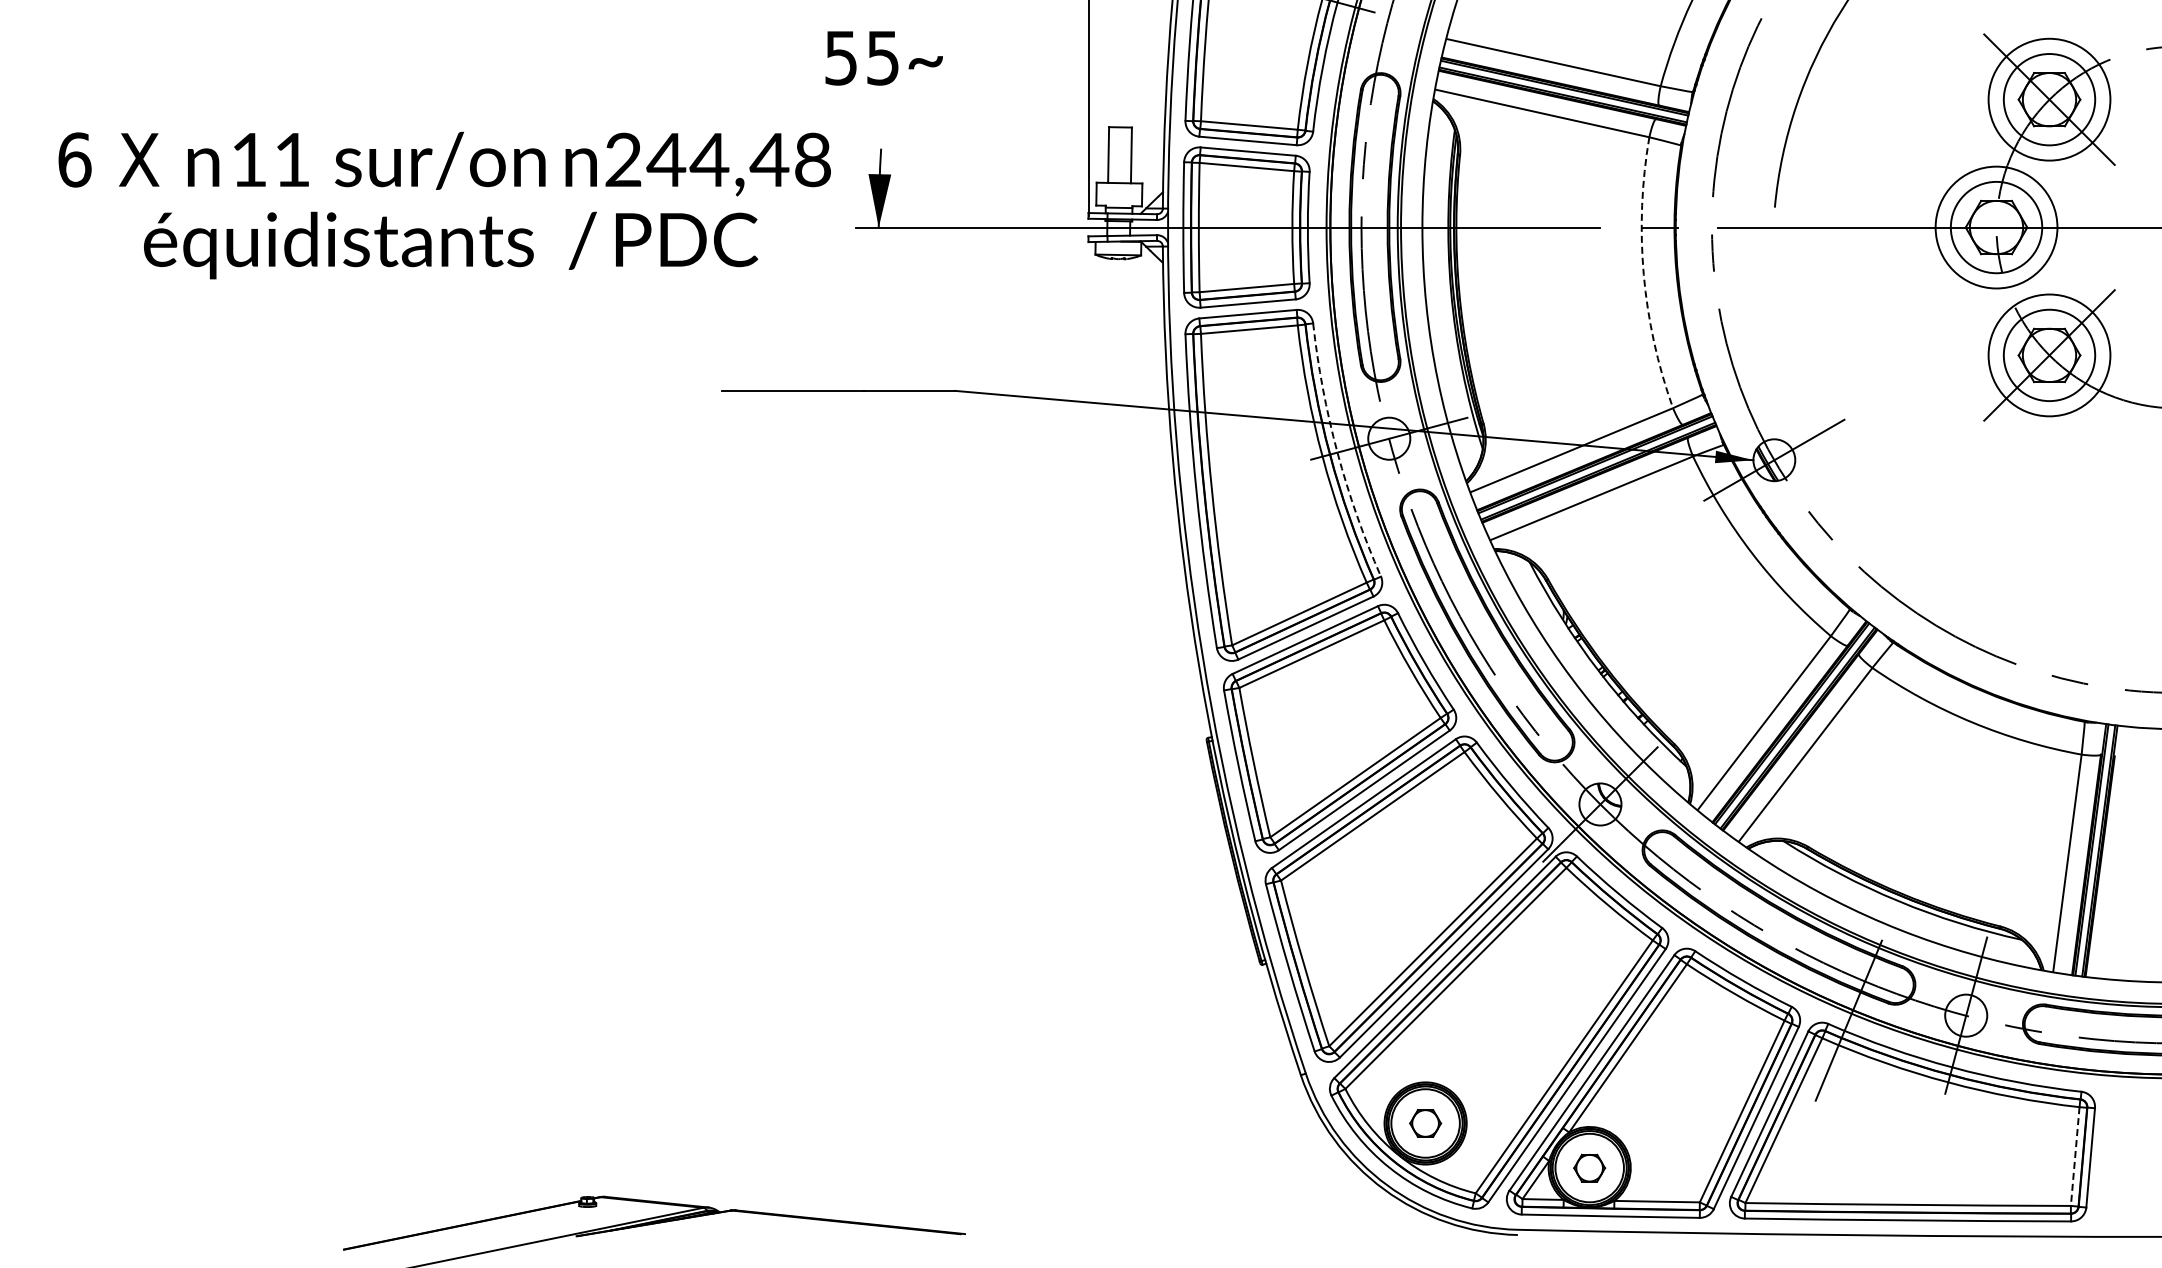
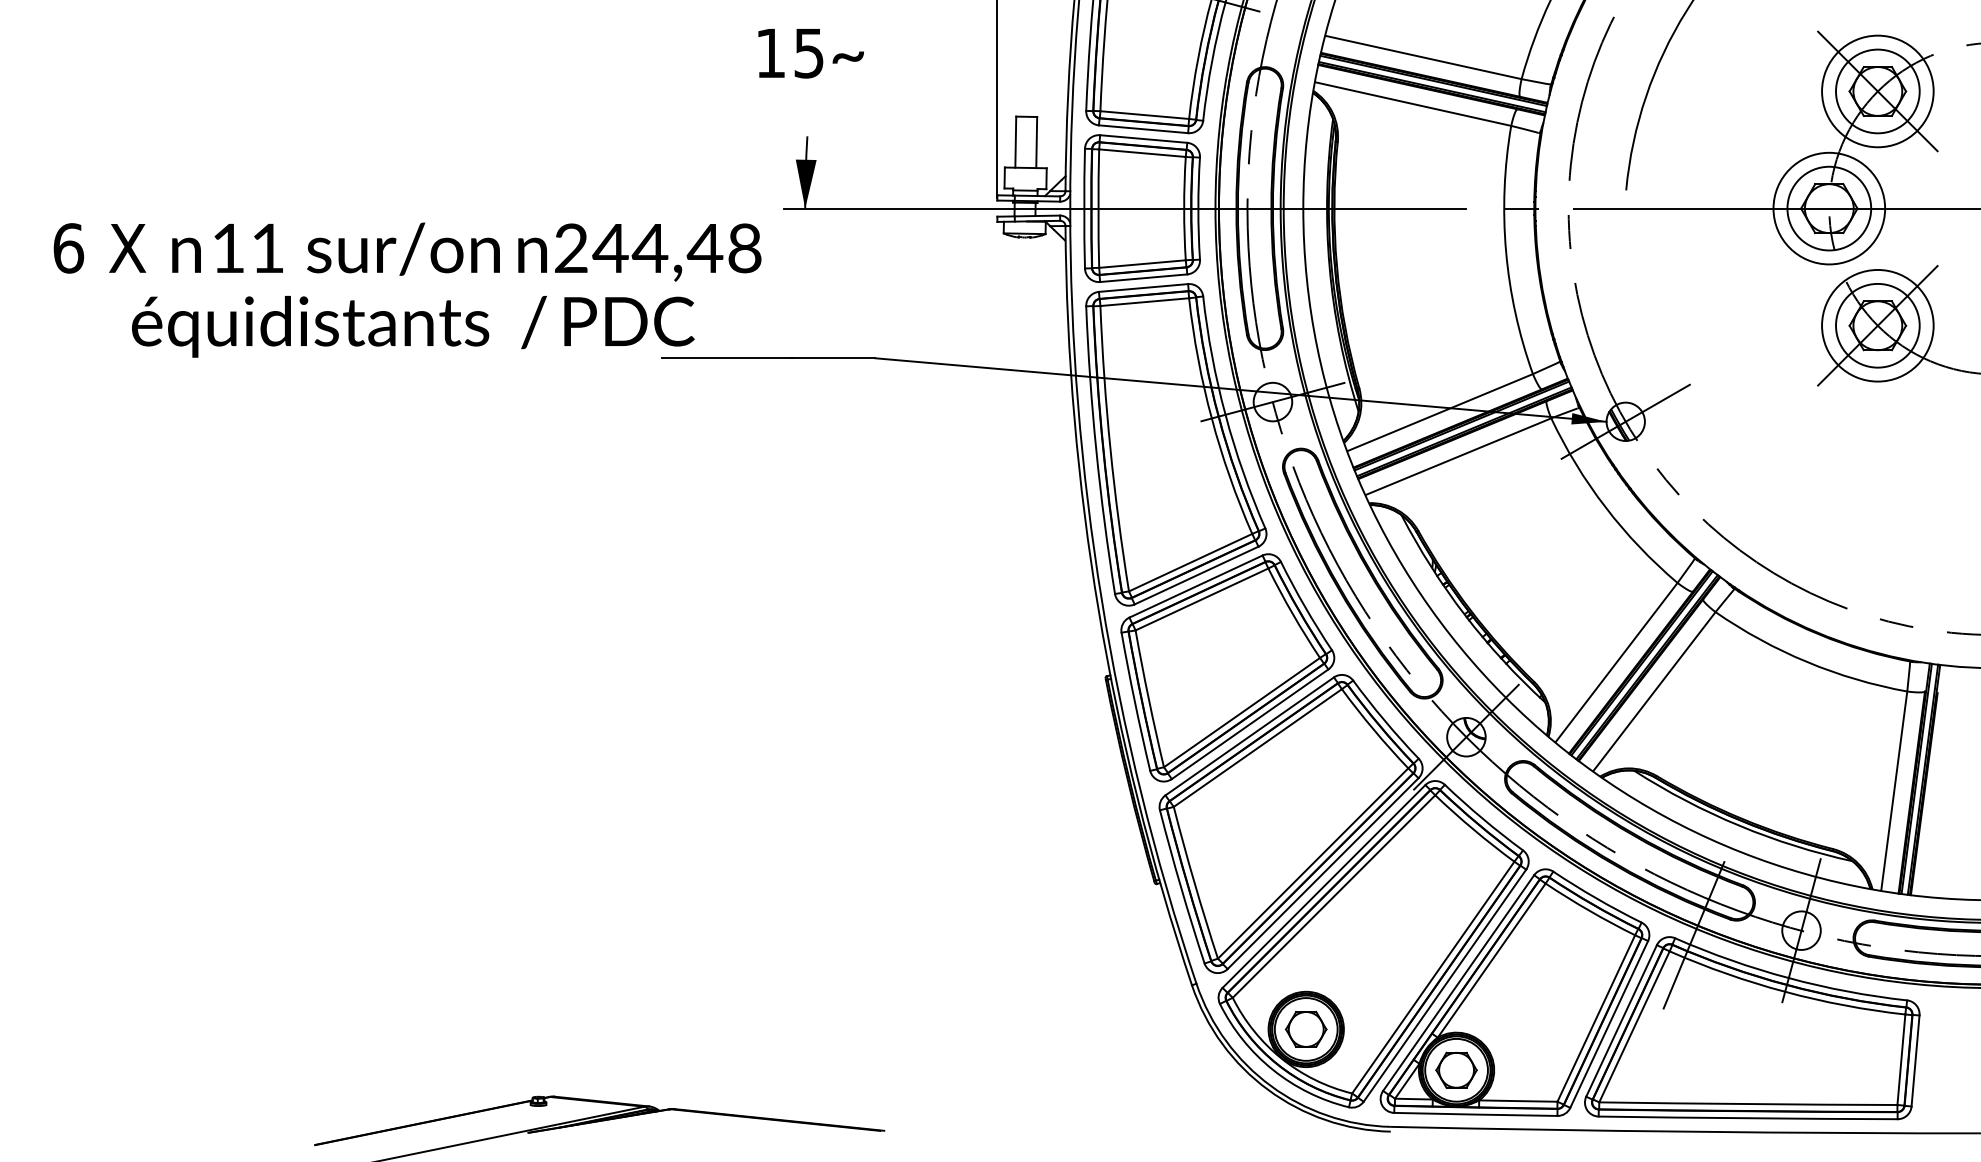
text: (840, 58) -> (770, 53), 55 -> 15
text: (444, 205) -> (407, 290), moved
arc: (1643, 274) -> (1505, 251), dashed -> solid
arc: (1337, 452) -> (1225, 414), dashed -> solid
part: (1425, 1123) -> (1306, 1029), size x1.43
line: (2075, 1156) -> (1901, 1059), dashed -> solid
part: (1589, 1168) -> (1456, 1070), size x1.43

